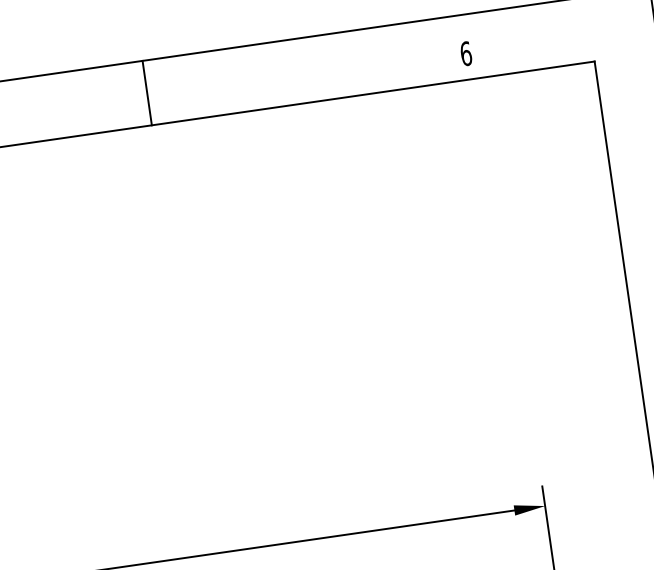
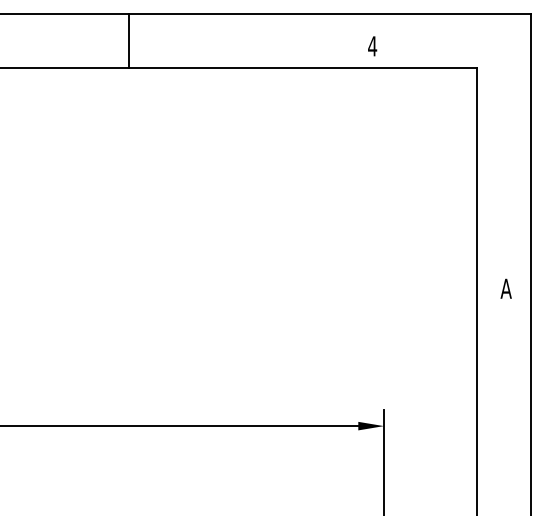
text: (466, 54) -> (372, 46), 6 -> 4
line: (146, 92) -> (128, 40), moved

